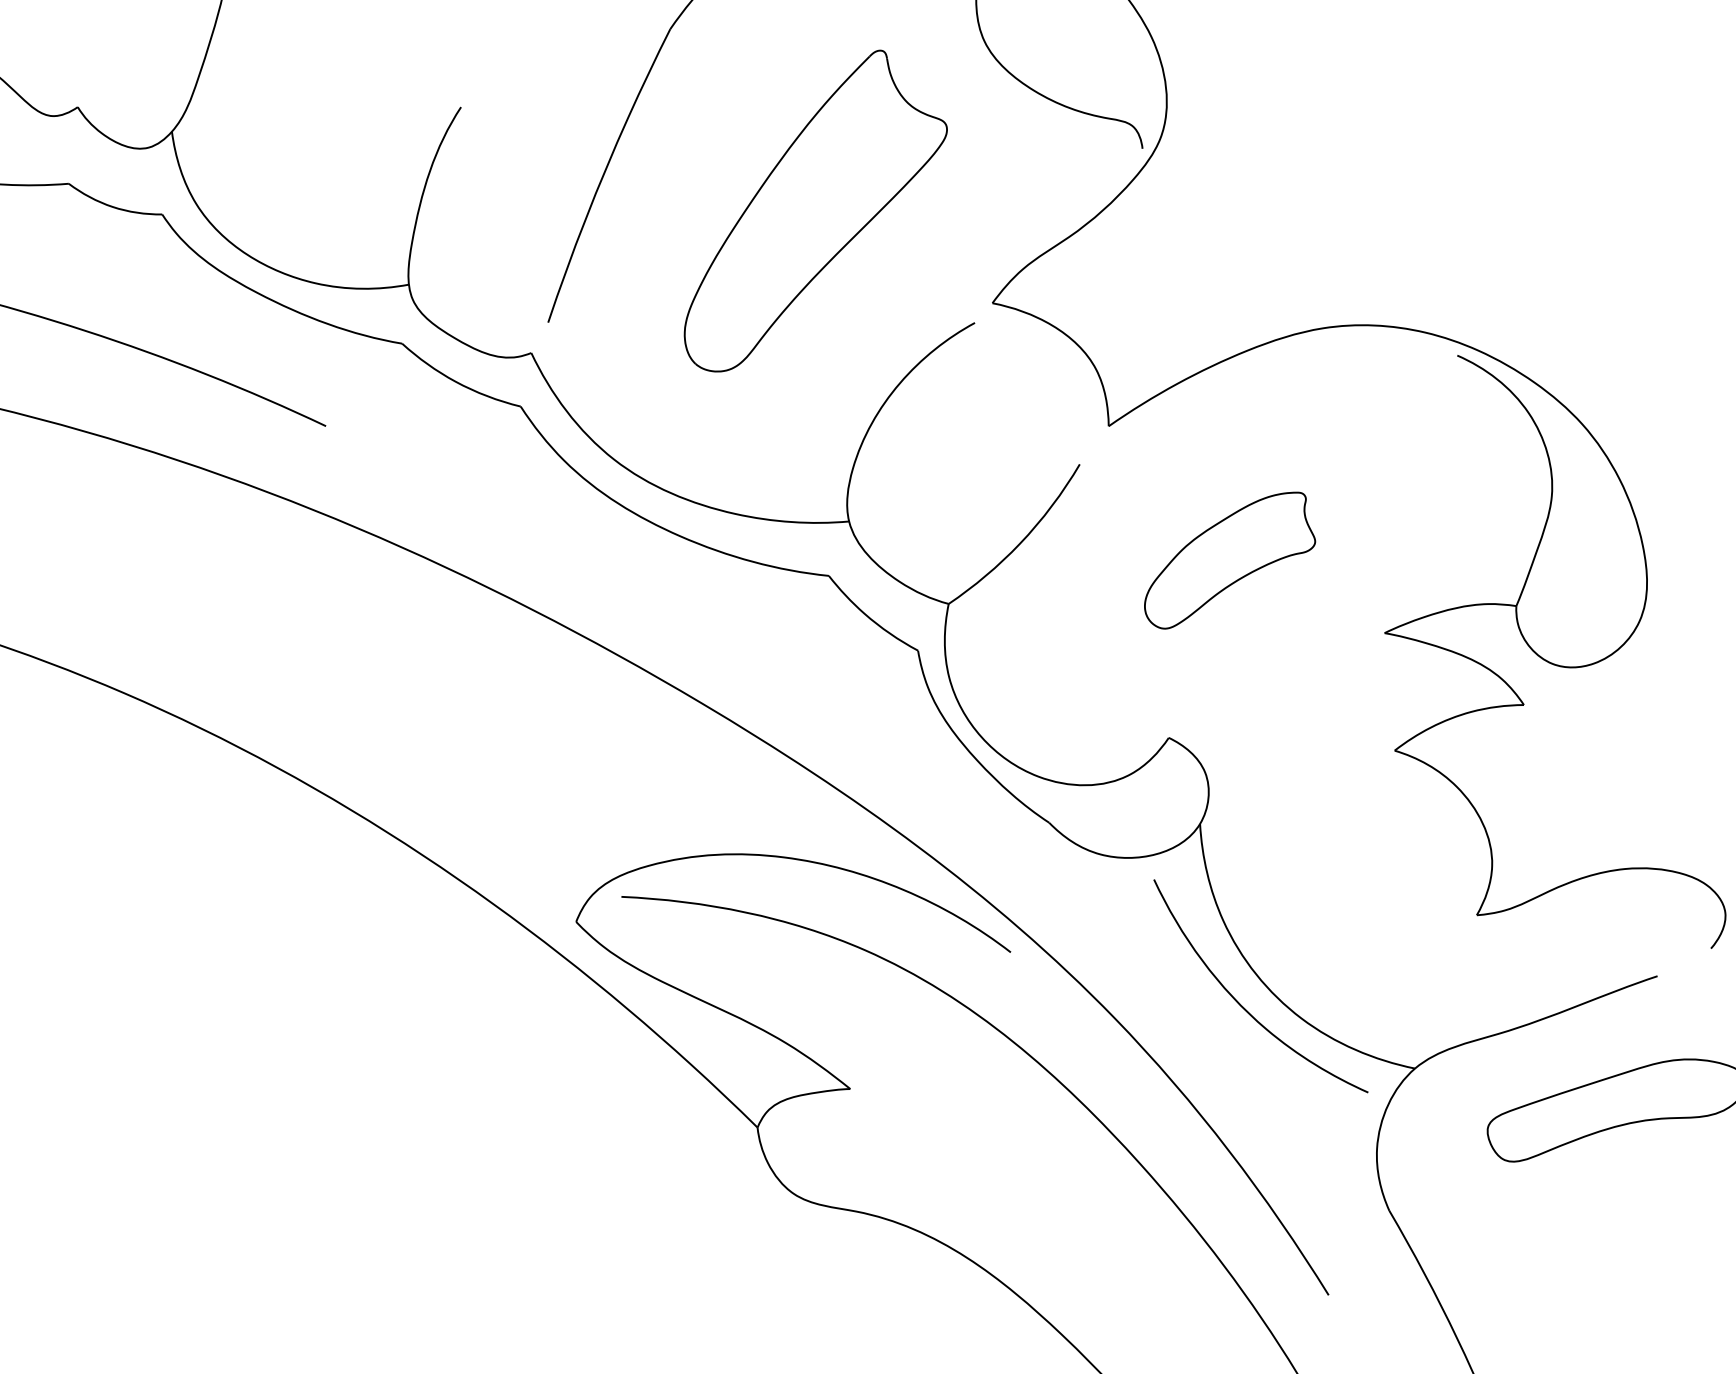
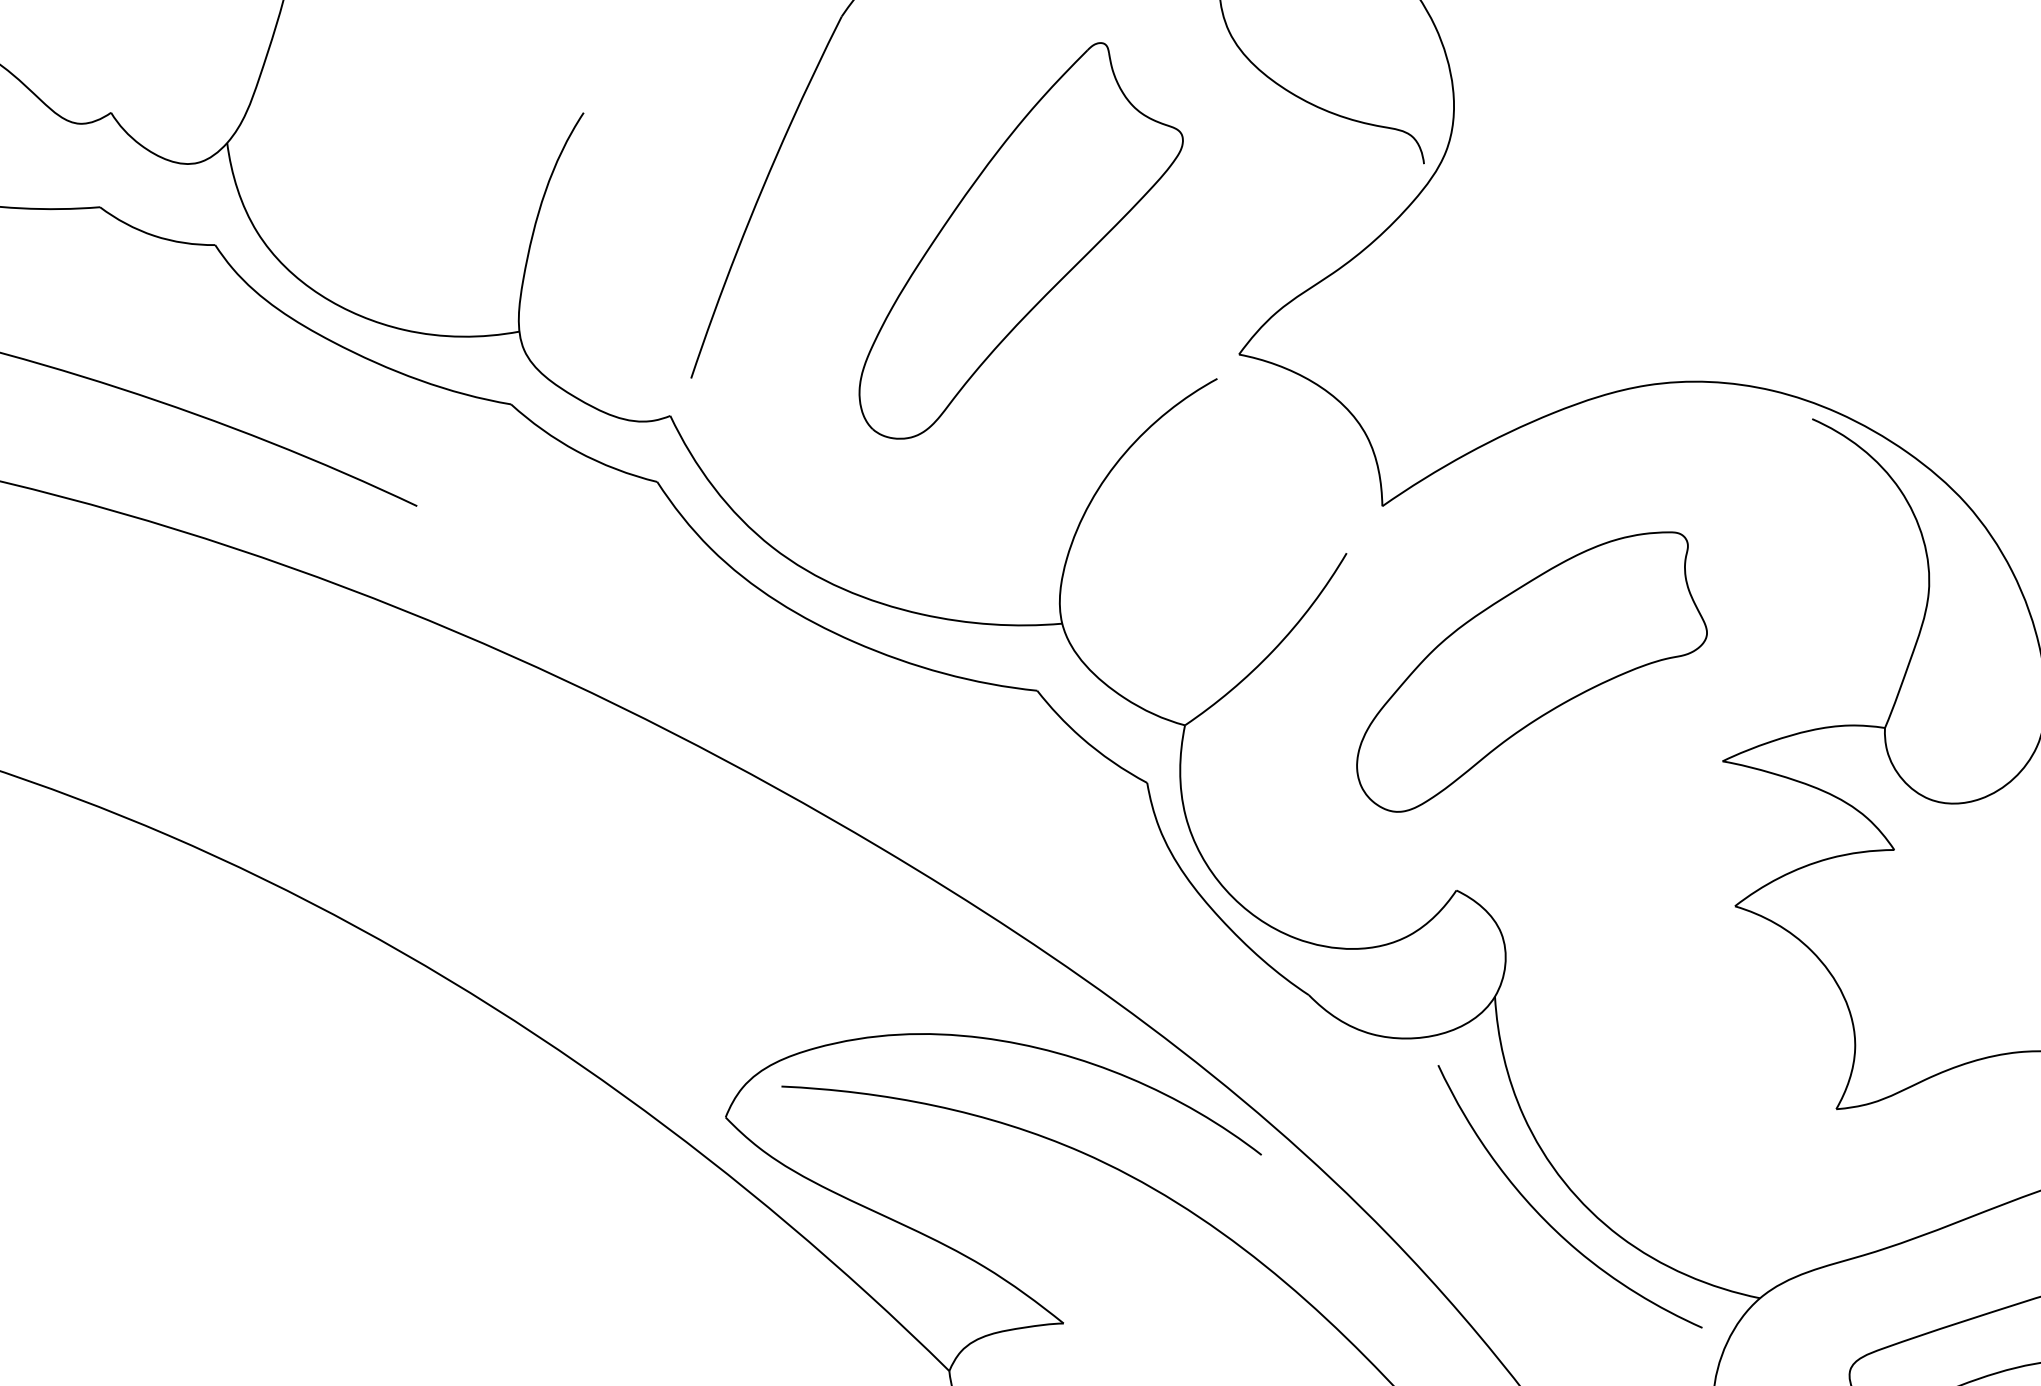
part: (1229, 560) -> (1531, 671), size x1.67

